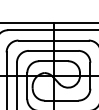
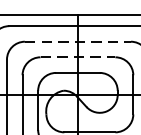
line: (54, 40) -> (79, 41), solid -> dashed
line: (53, 50) -> (77, 56), solid -> dashed

